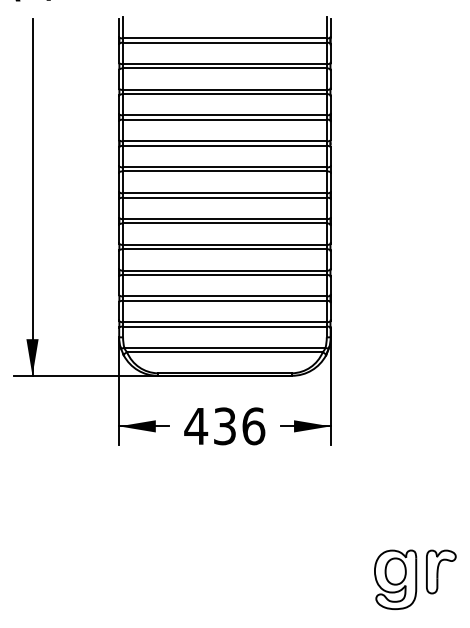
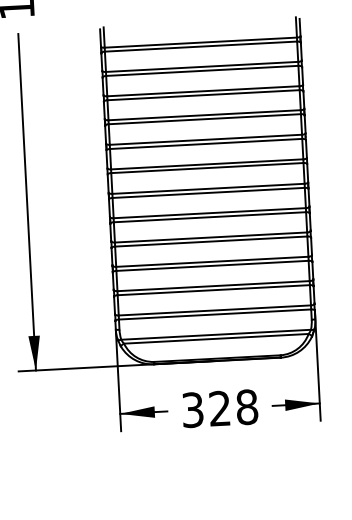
text: (224, 426) -> (219, 408), 436 -> 328

